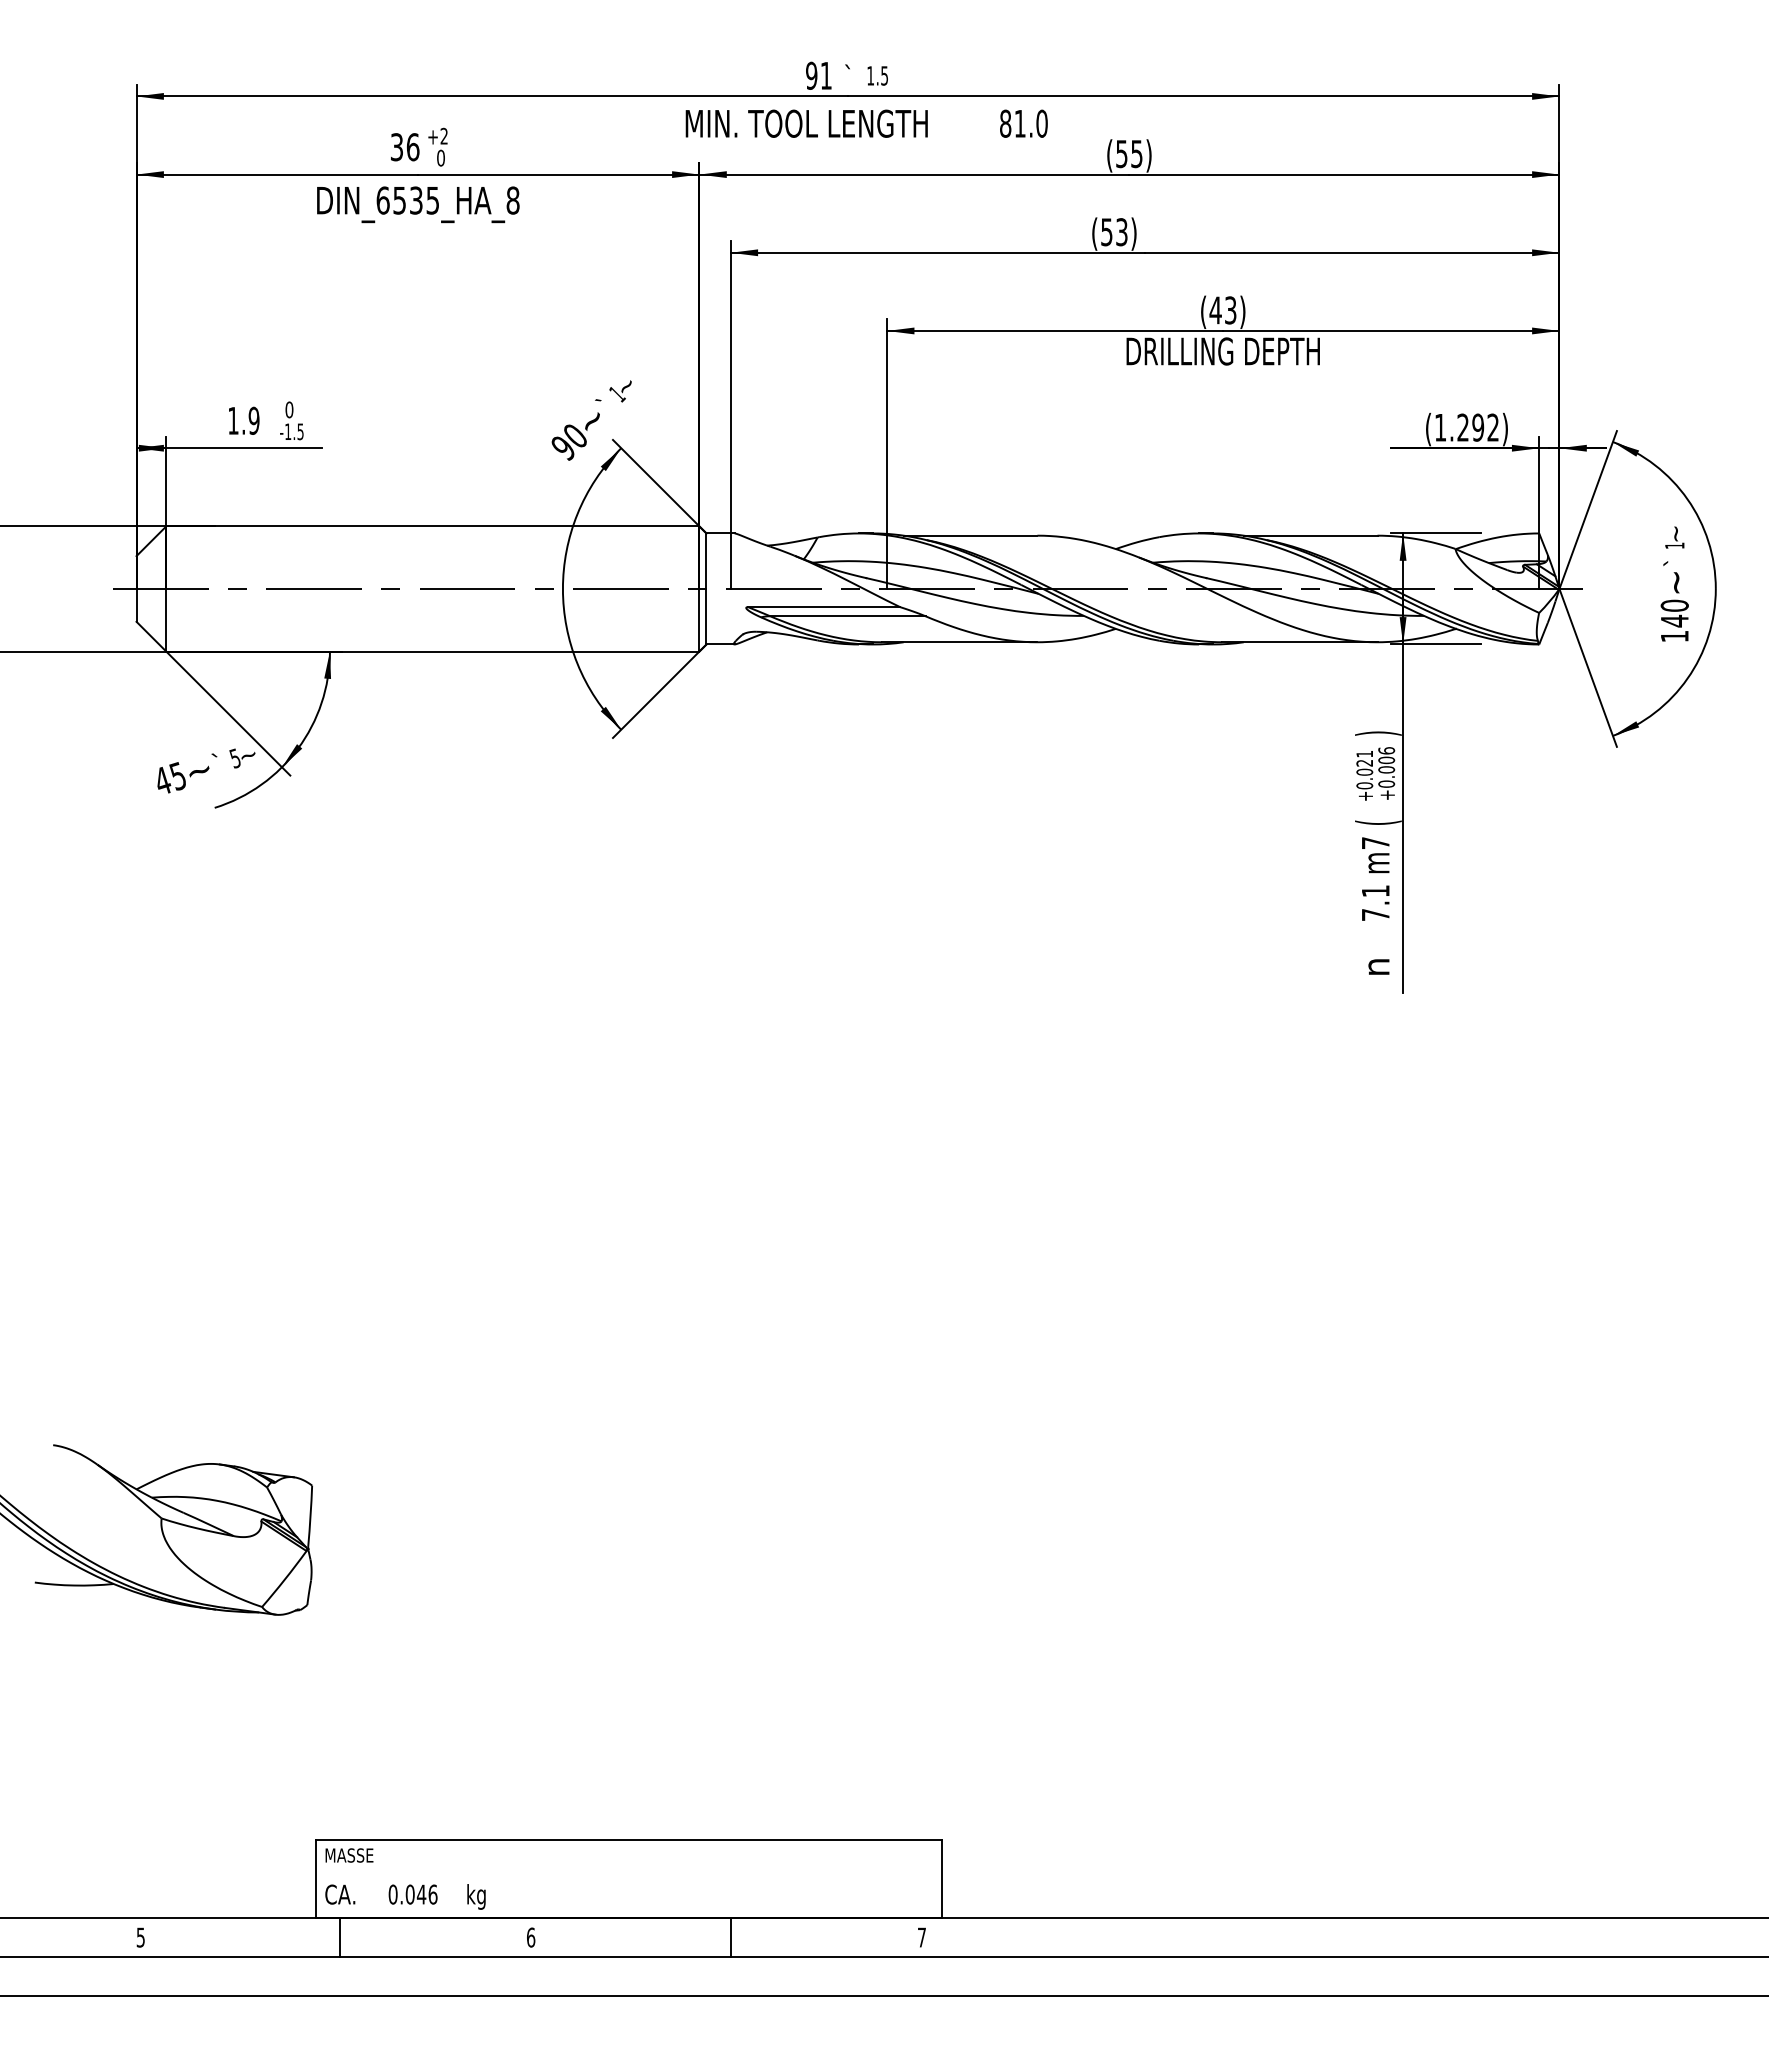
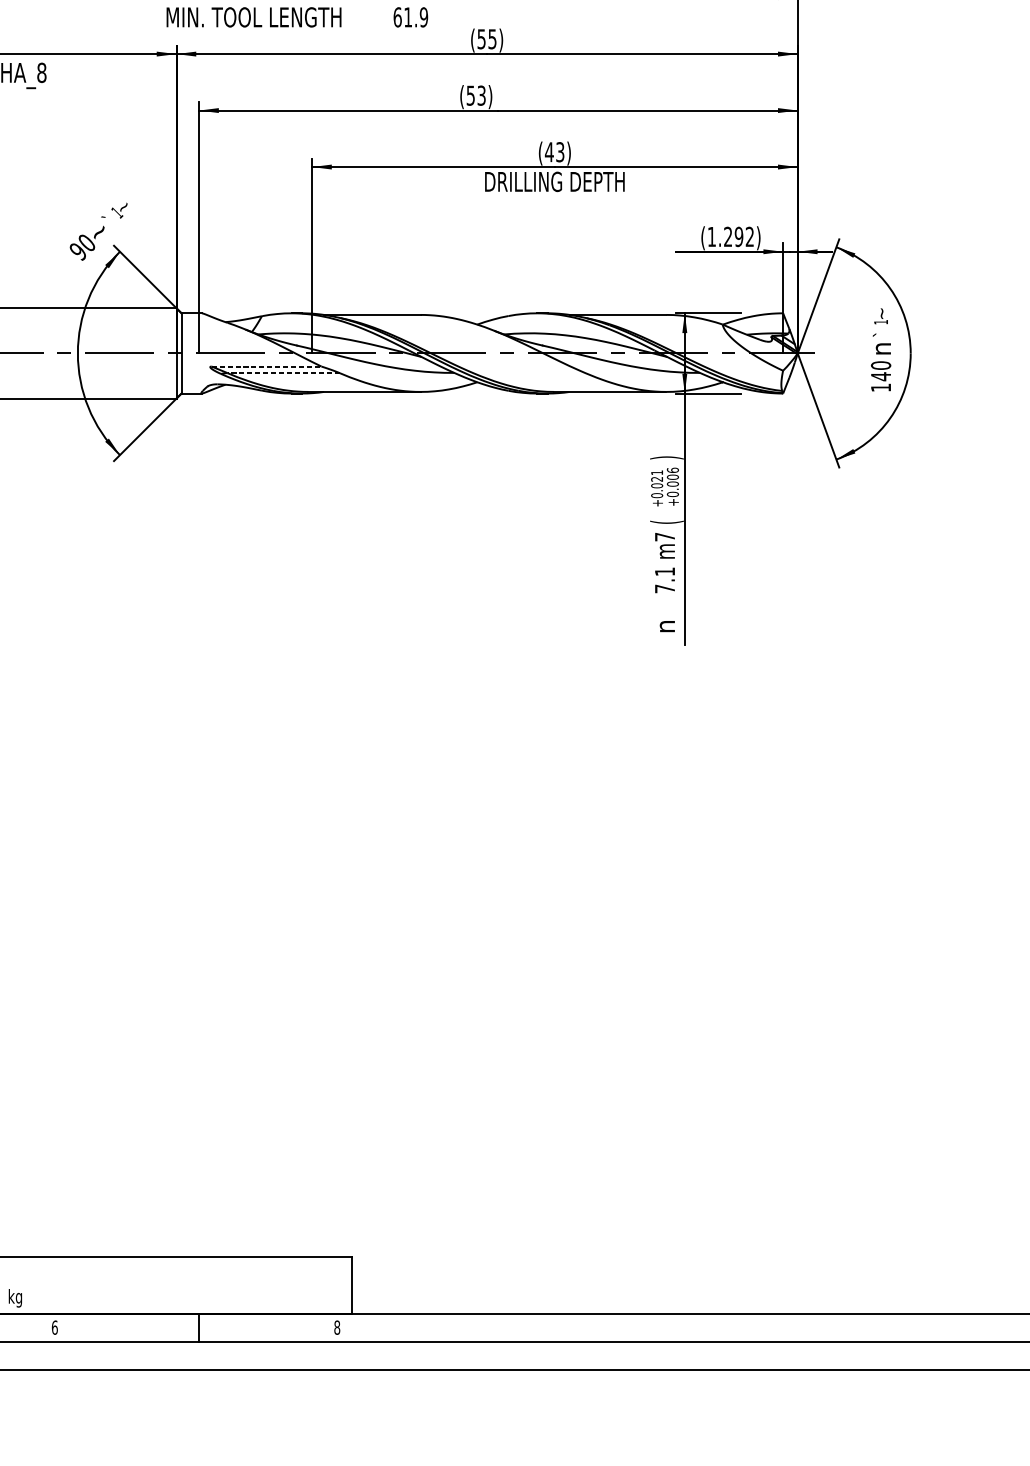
text: (1023, 123) -> (410, 17), 81.0 -> 61.9
text: (1677, 582) -> (883, 348), ~ -> n
line: (824, 607) -> (266, 366), solid -> dashed
line: (847, 616) -> (283, 373), solid -> dashed
text: (921, 1937) -> (336, 1327), 7 -> 8

